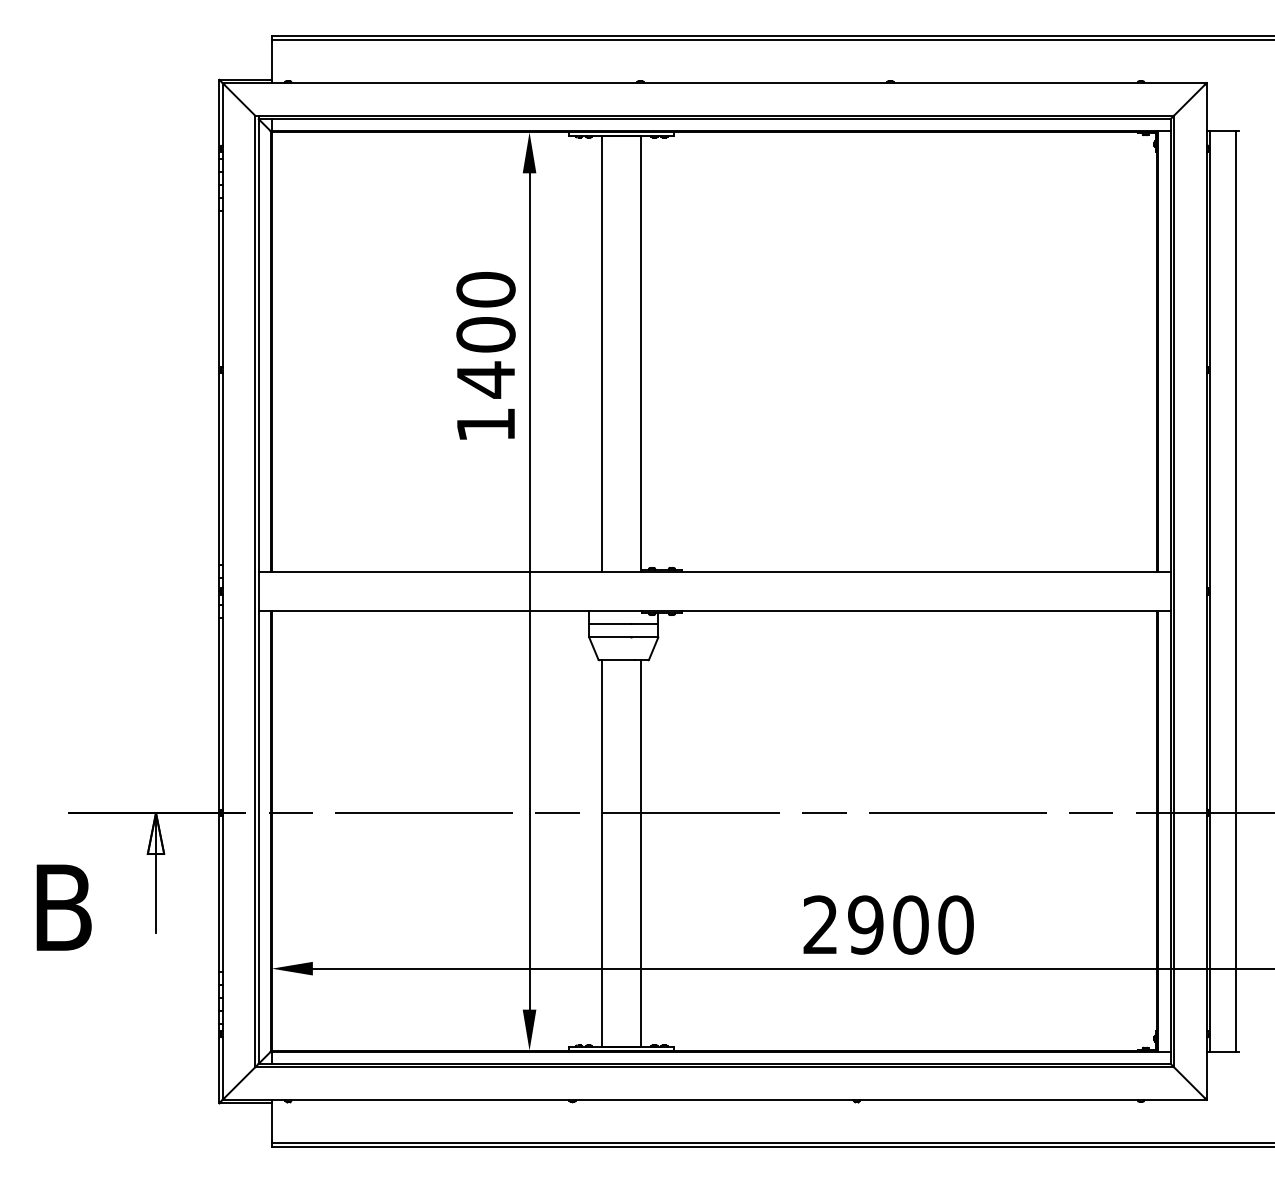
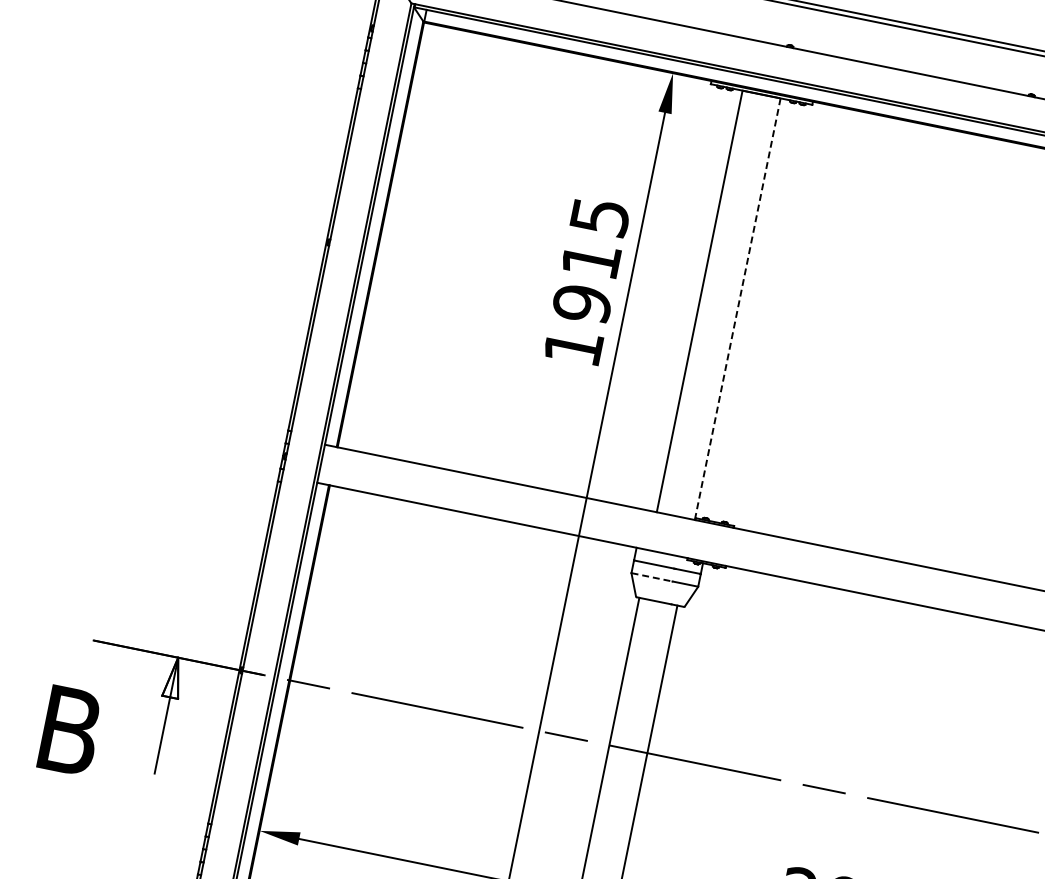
text: (485, 335) -> (590, 260), 1400 -> 1915
line: (641, 354) -> (737, 309), solid -> dashed
line: (610, 637) -> (652, 577), solid -> dashed

